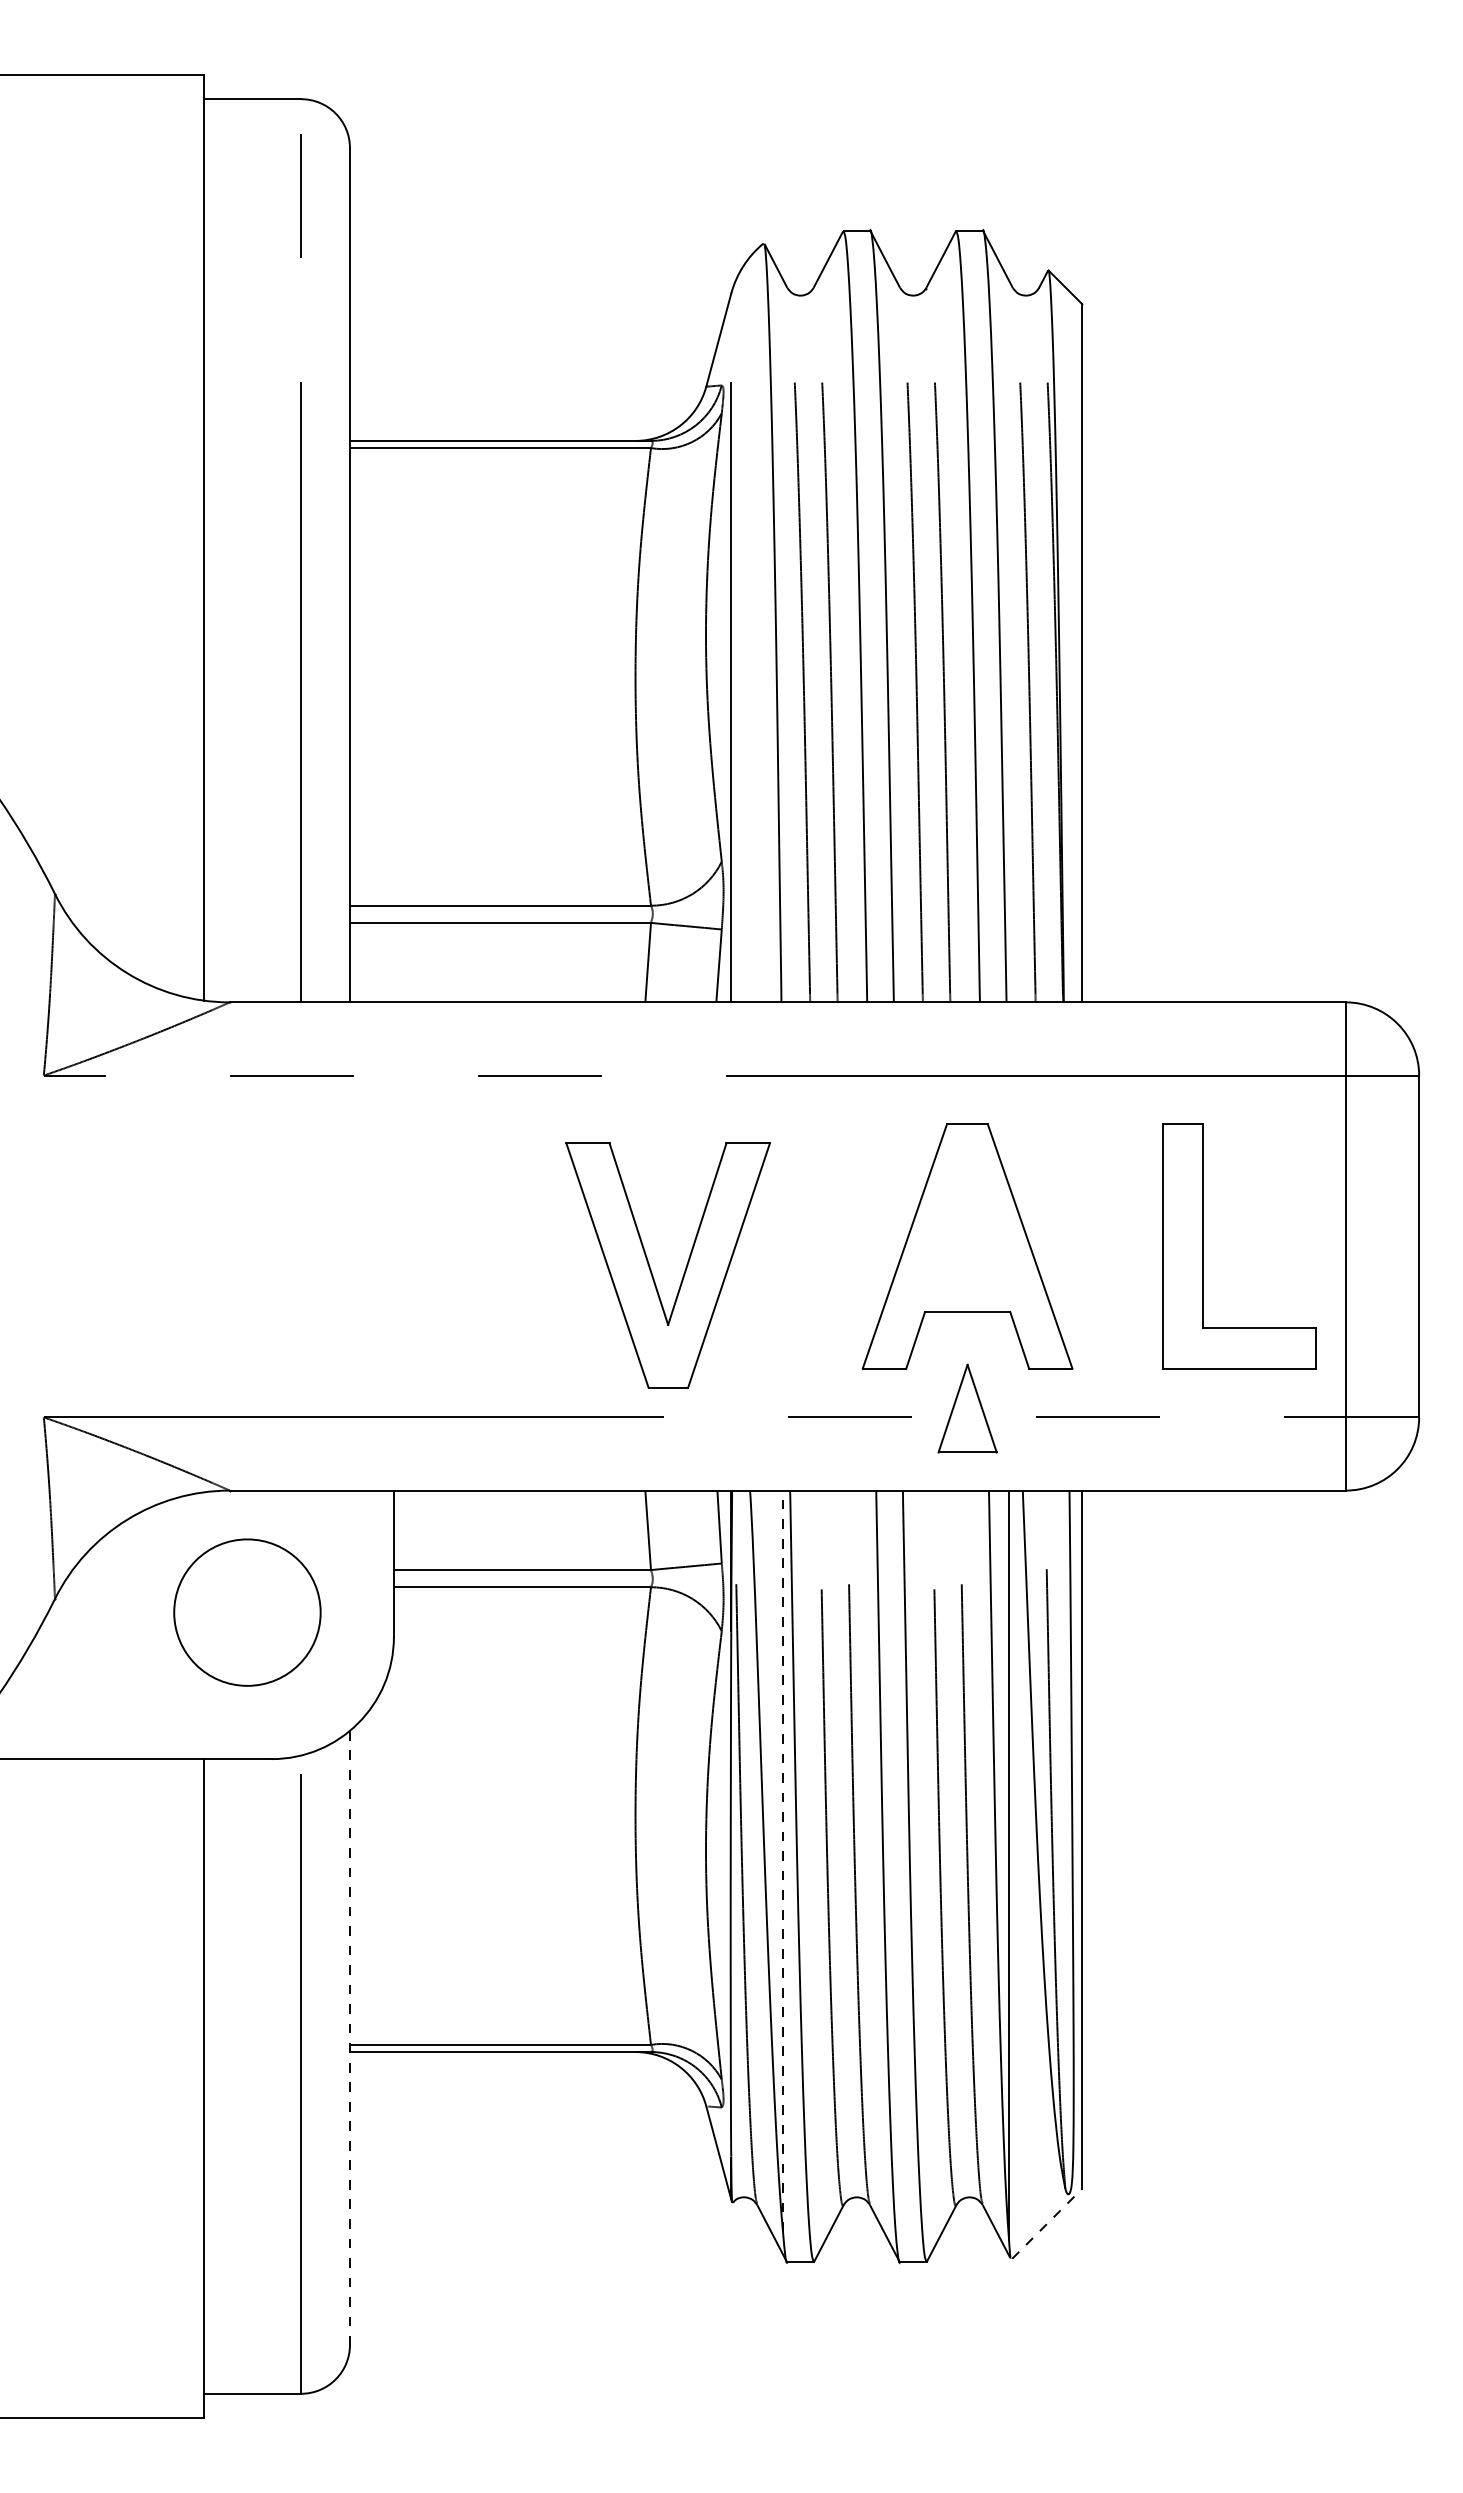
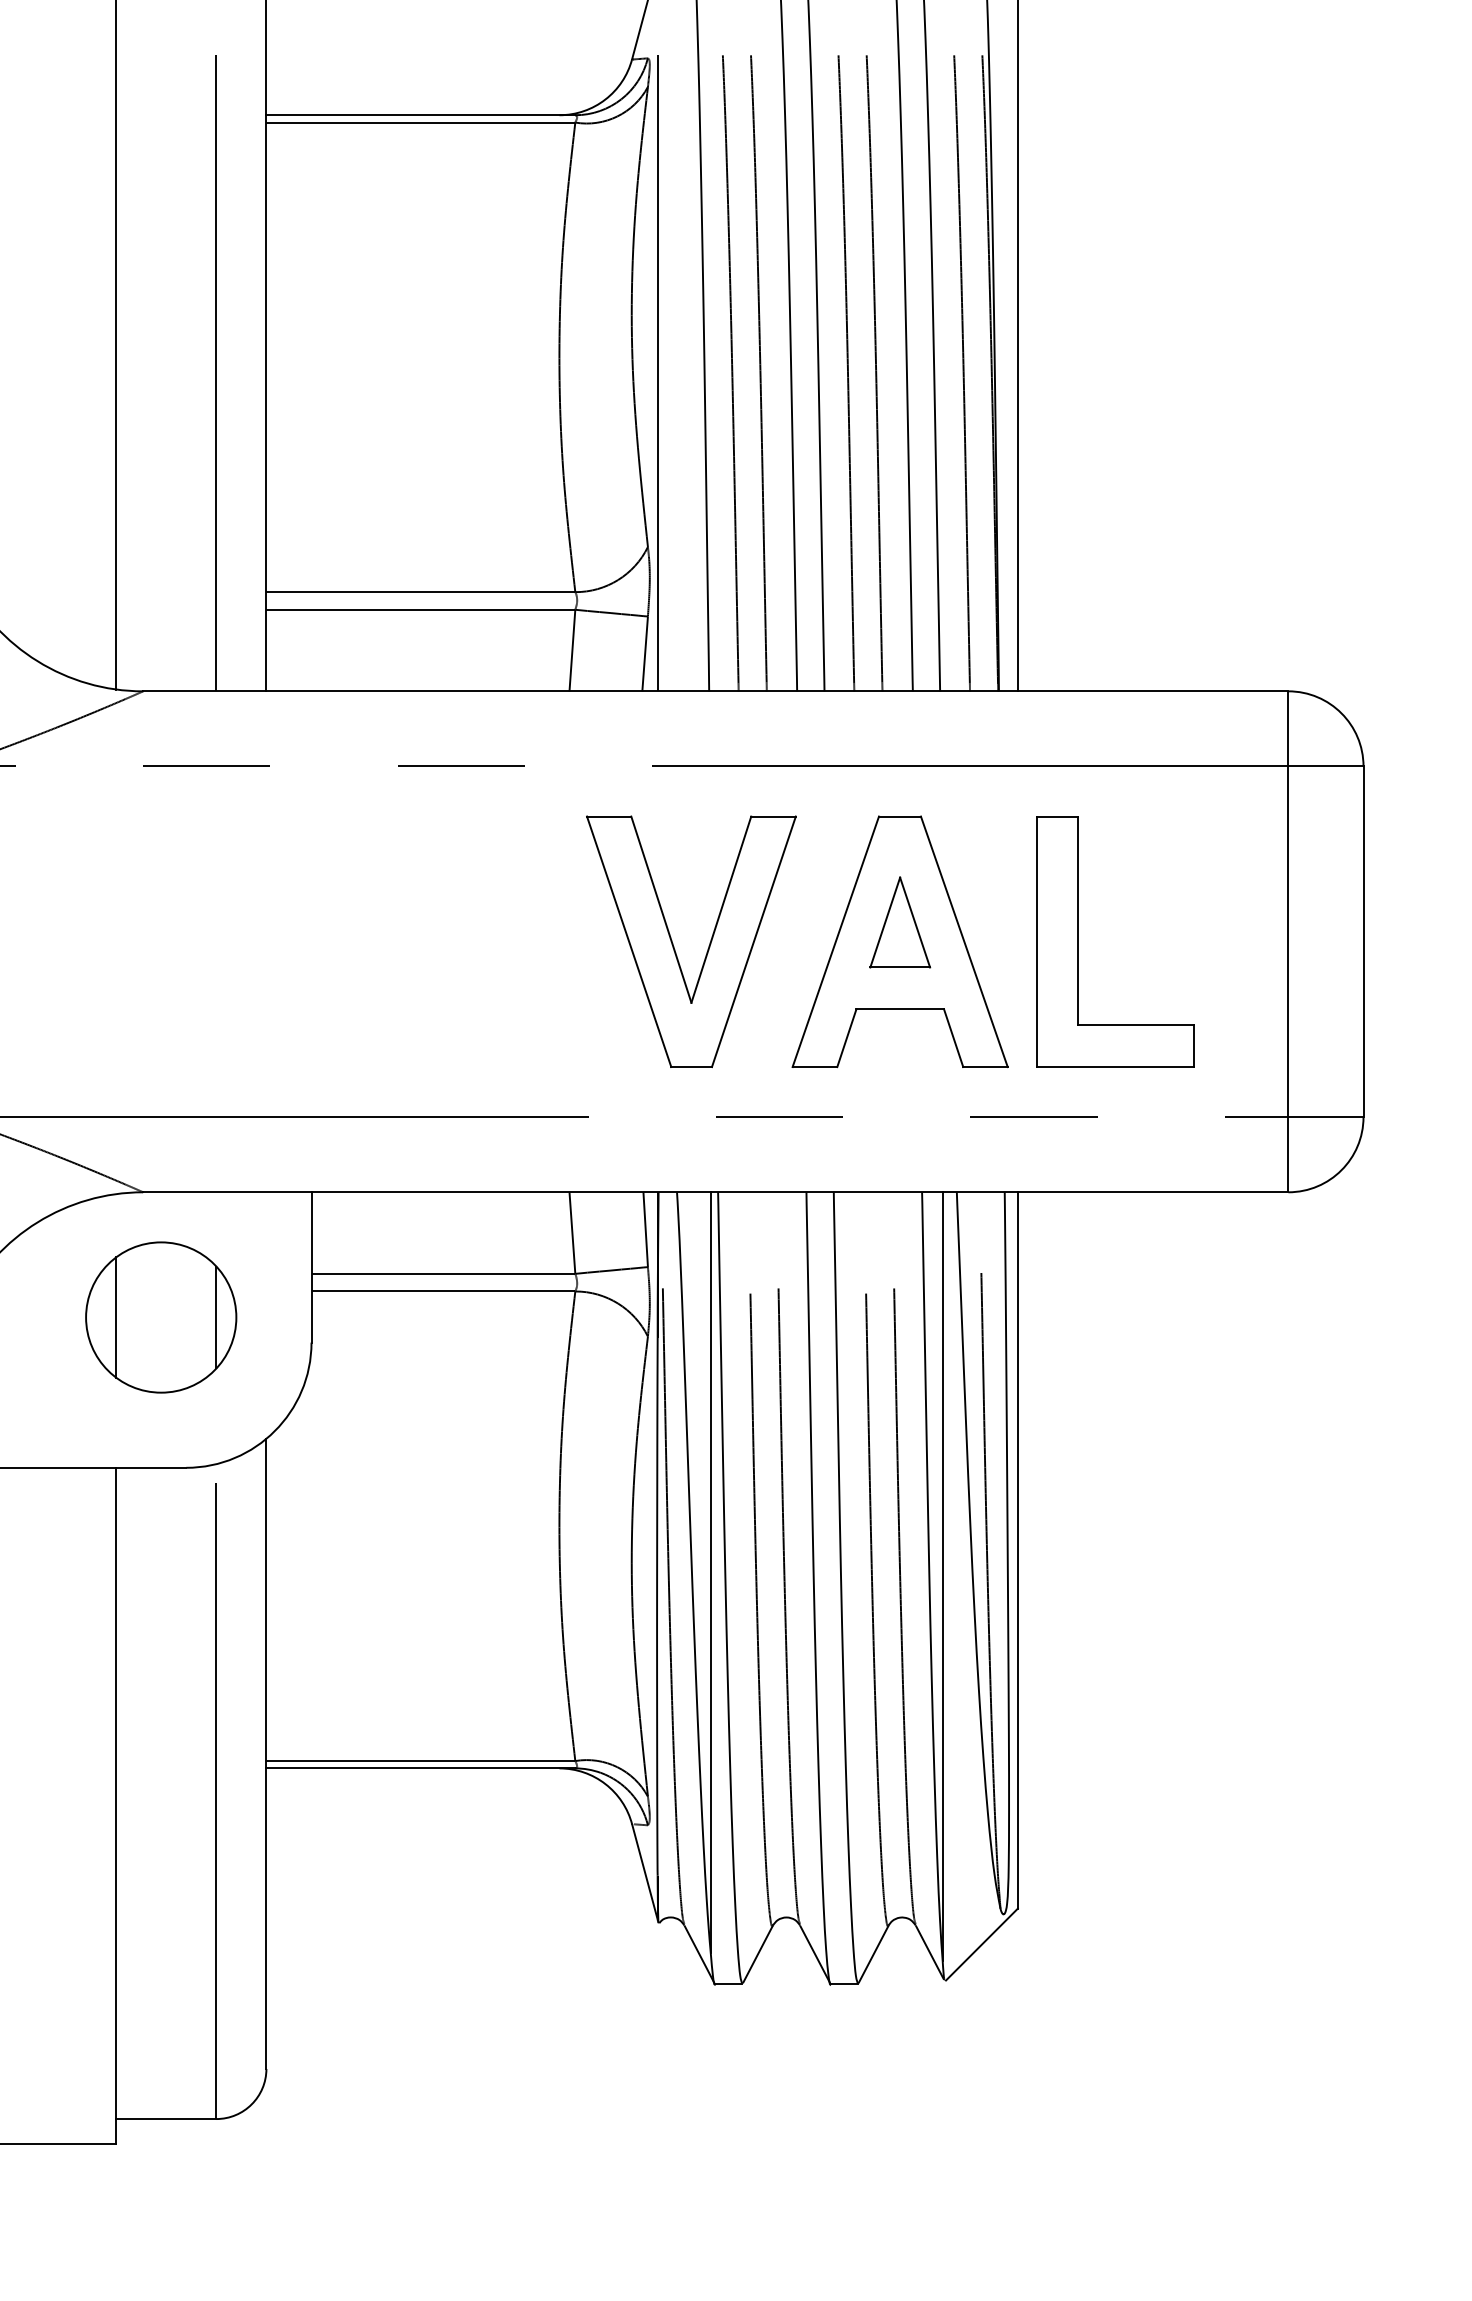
part: (1203, 1246) -> (1078, 941), moved
part: (651, 1269) -> (674, 945), moved
part: (967, 1408) -> (900, 922), moved
line: (203, 1612) -> (116, 1317), added
line: (301, 1612) -> (216, 1317), added
line: (783, 1861) -> (711, 1572), dashed -> solid
line: (349, 2038) -> (265, 1754), dashed -> solid
line: (1047, 2223) -> (982, 1944), dashed -> solid

